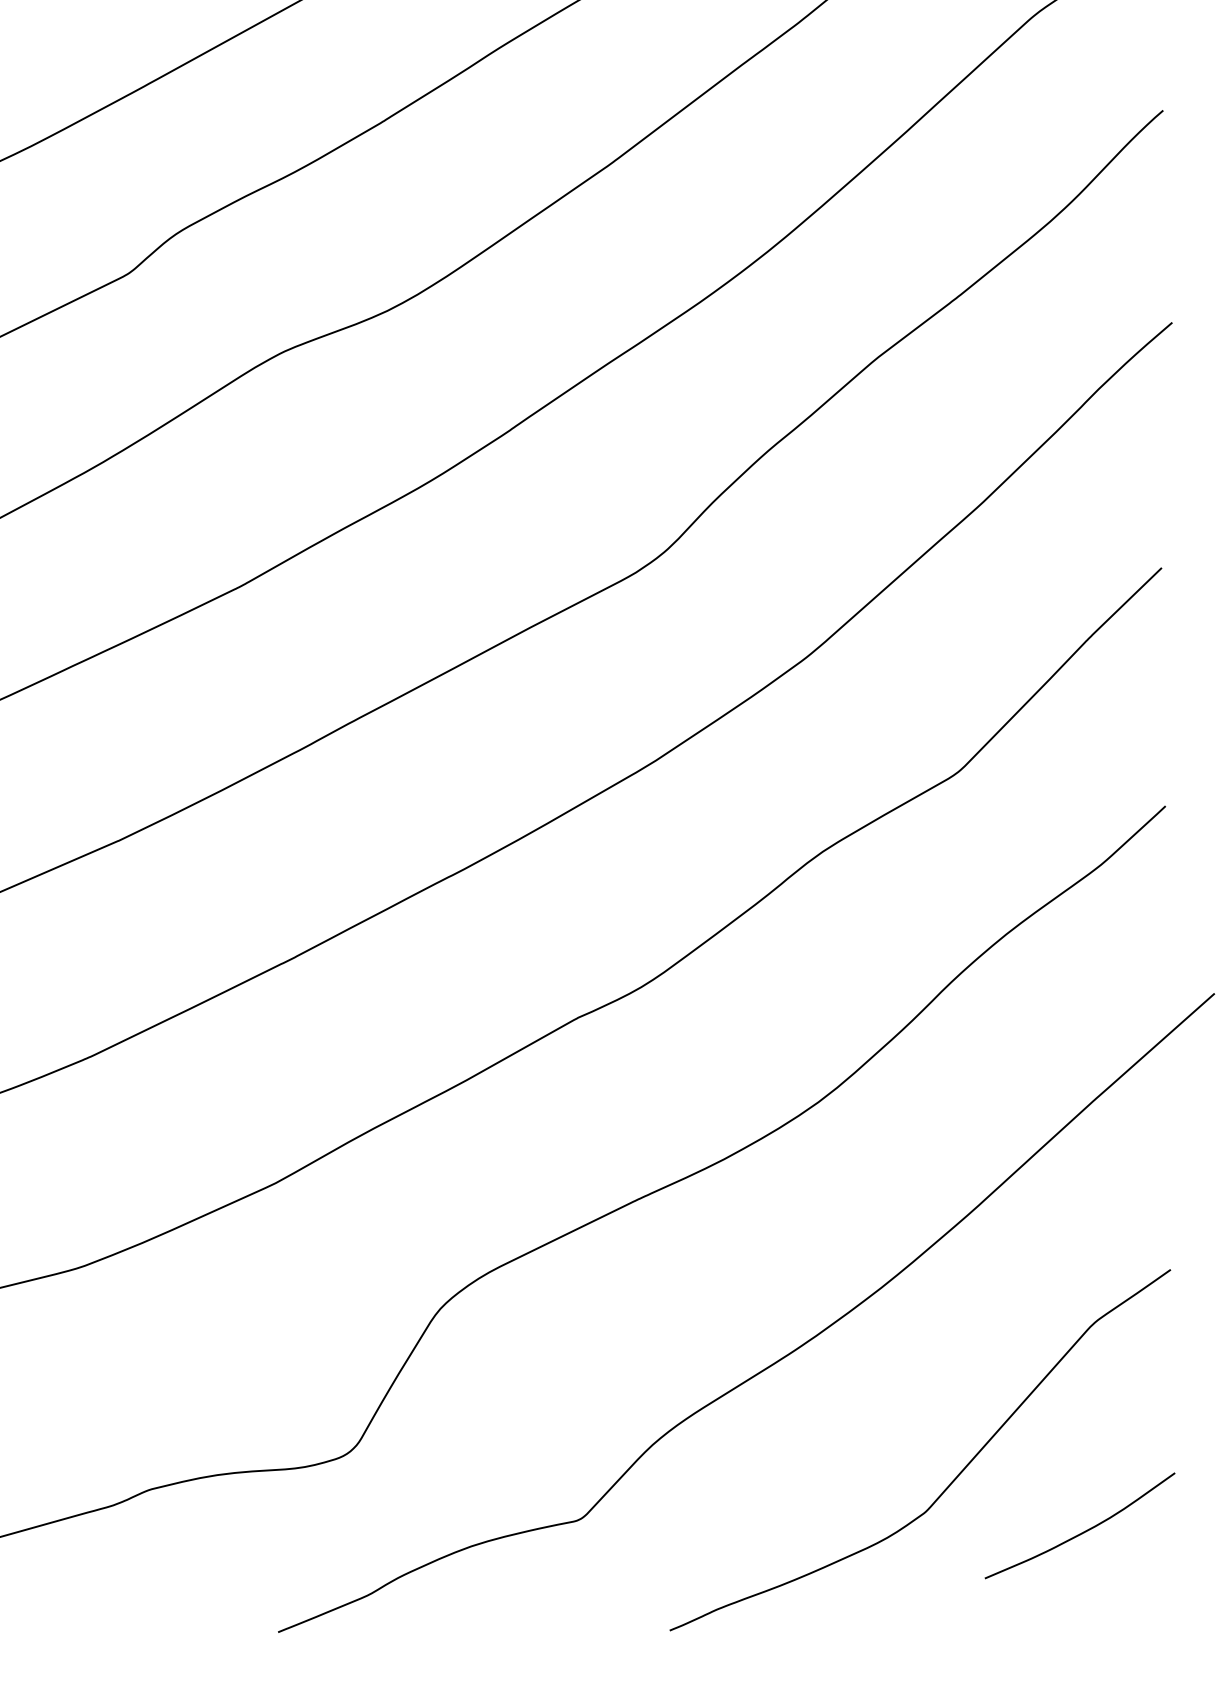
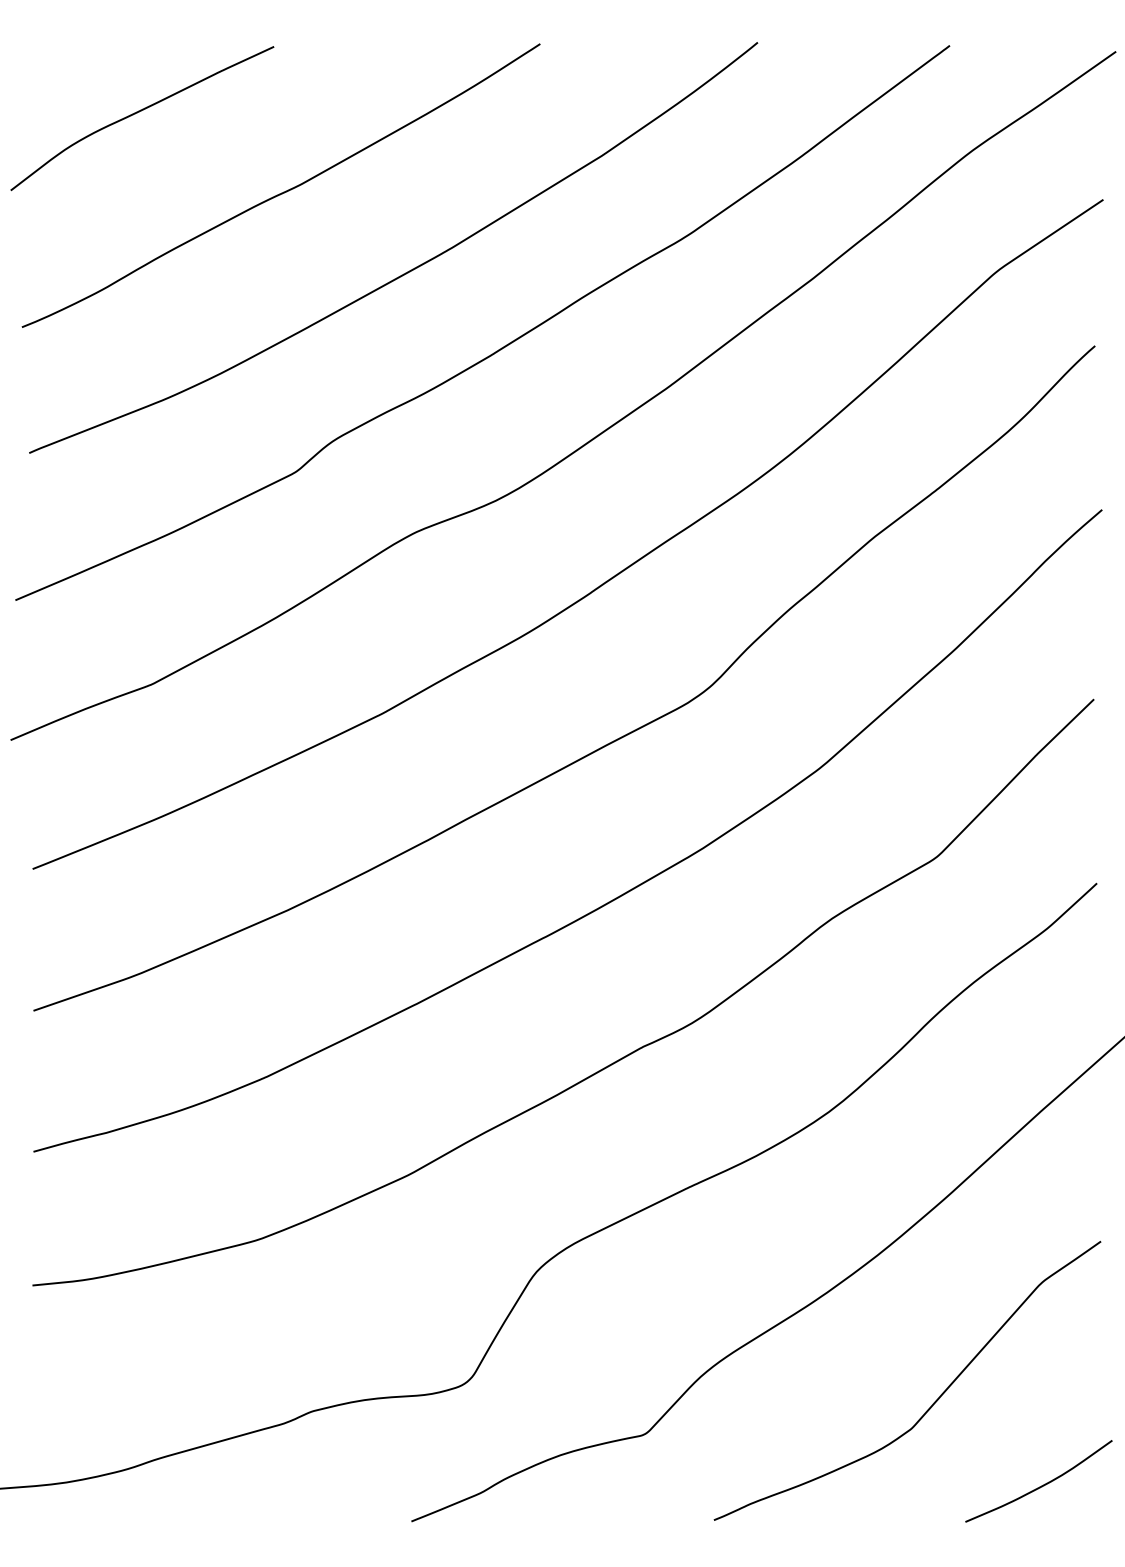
curve: (1083, 1531) -> (1041, 1485), moved

